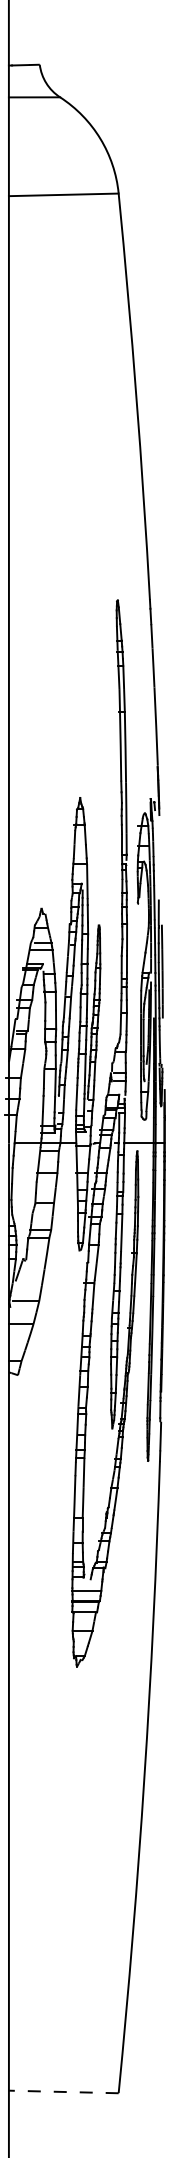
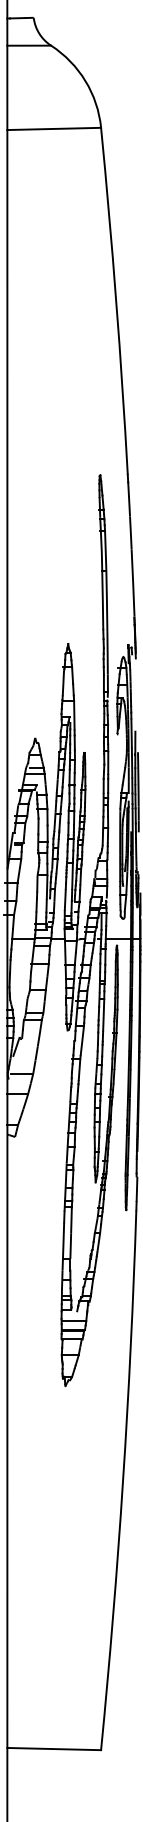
line: (63, 2091) -> (53, 1748), dashed -> solid

